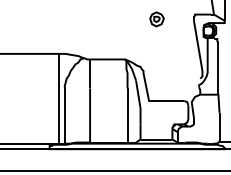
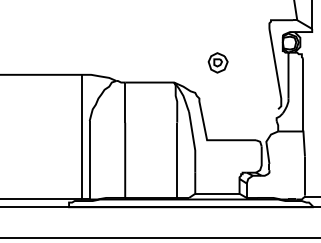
part: (156, 19) -> (217, 62), moved

